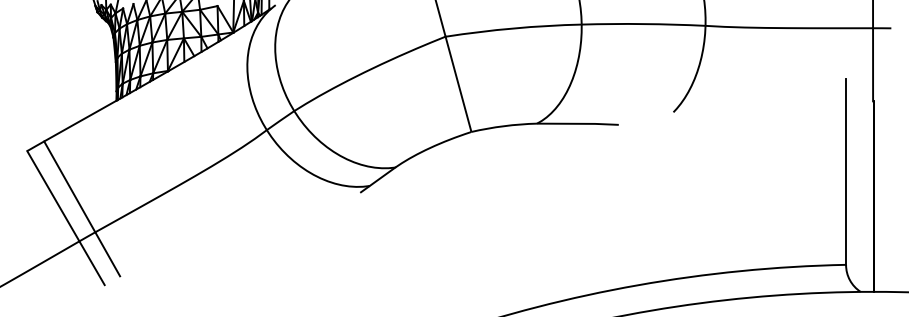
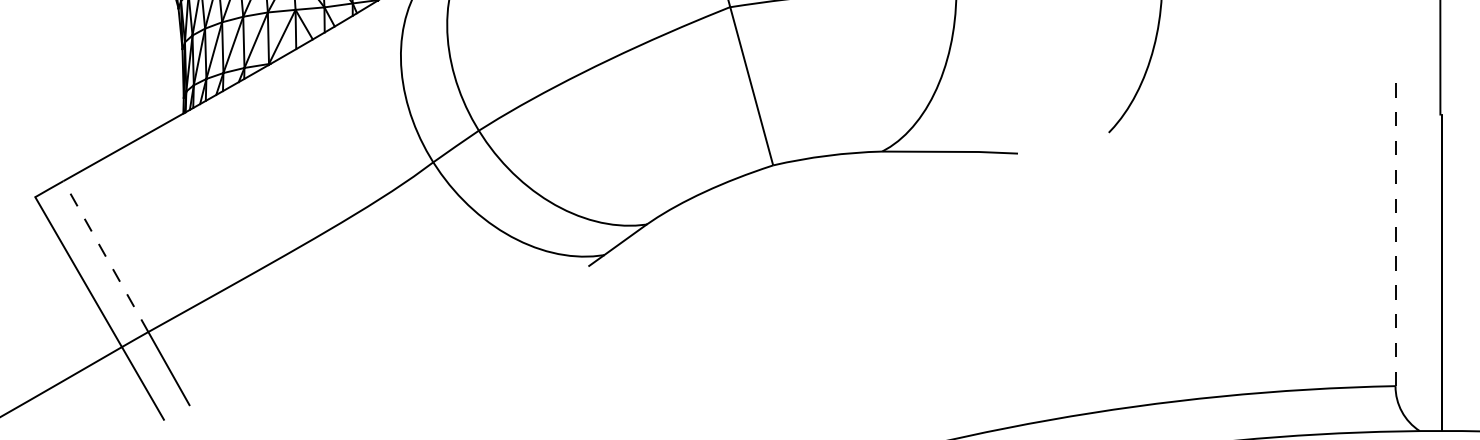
line: (846, 172) -> (1396, 232), solid -> dashed
line: (69, 186) -> (105, 255), solid -> dashed

